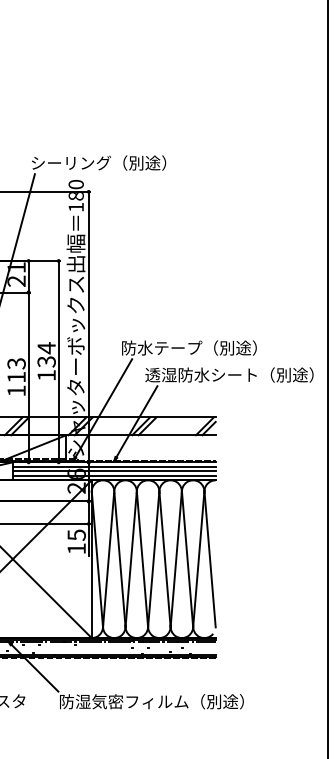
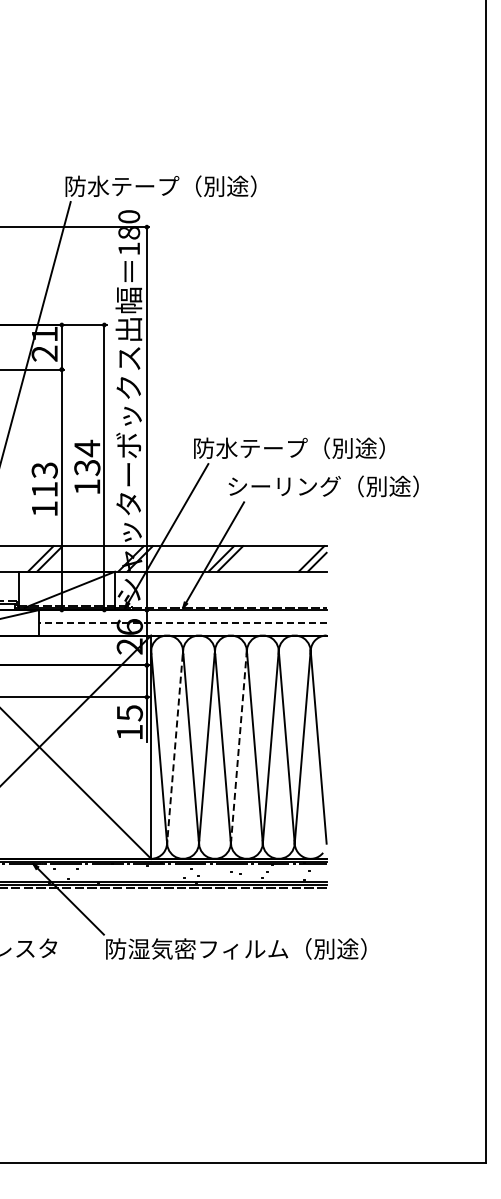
text: (71, 162) -> (122, 185), シーリング（別途） -> 防水テープ（別途）
text: (229, 375) -> (346, 486), 透湿防水シート（別途） -> シーリング（別途）
line: (113, 466) -> (182, 616), removed
line: (114, 471) -> (183, 622), solid -> dashed
line: (113, 476) -> (182, 629), removed
line: (153, 559) -> (238, 747), solid -> dashed
line: (108, 560) -> (174, 749), solid -> dashed

